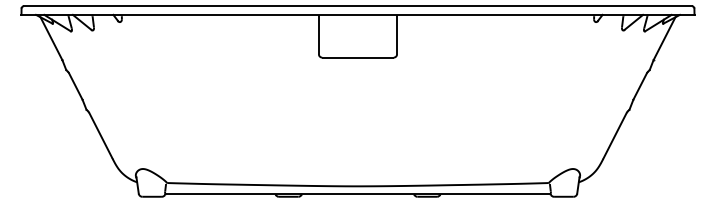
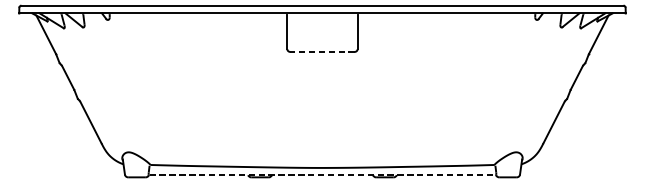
line: (358, 57) -> (322, 51), solid -> dashed
line: (358, 194) -> (322, 175), solid -> dashed

